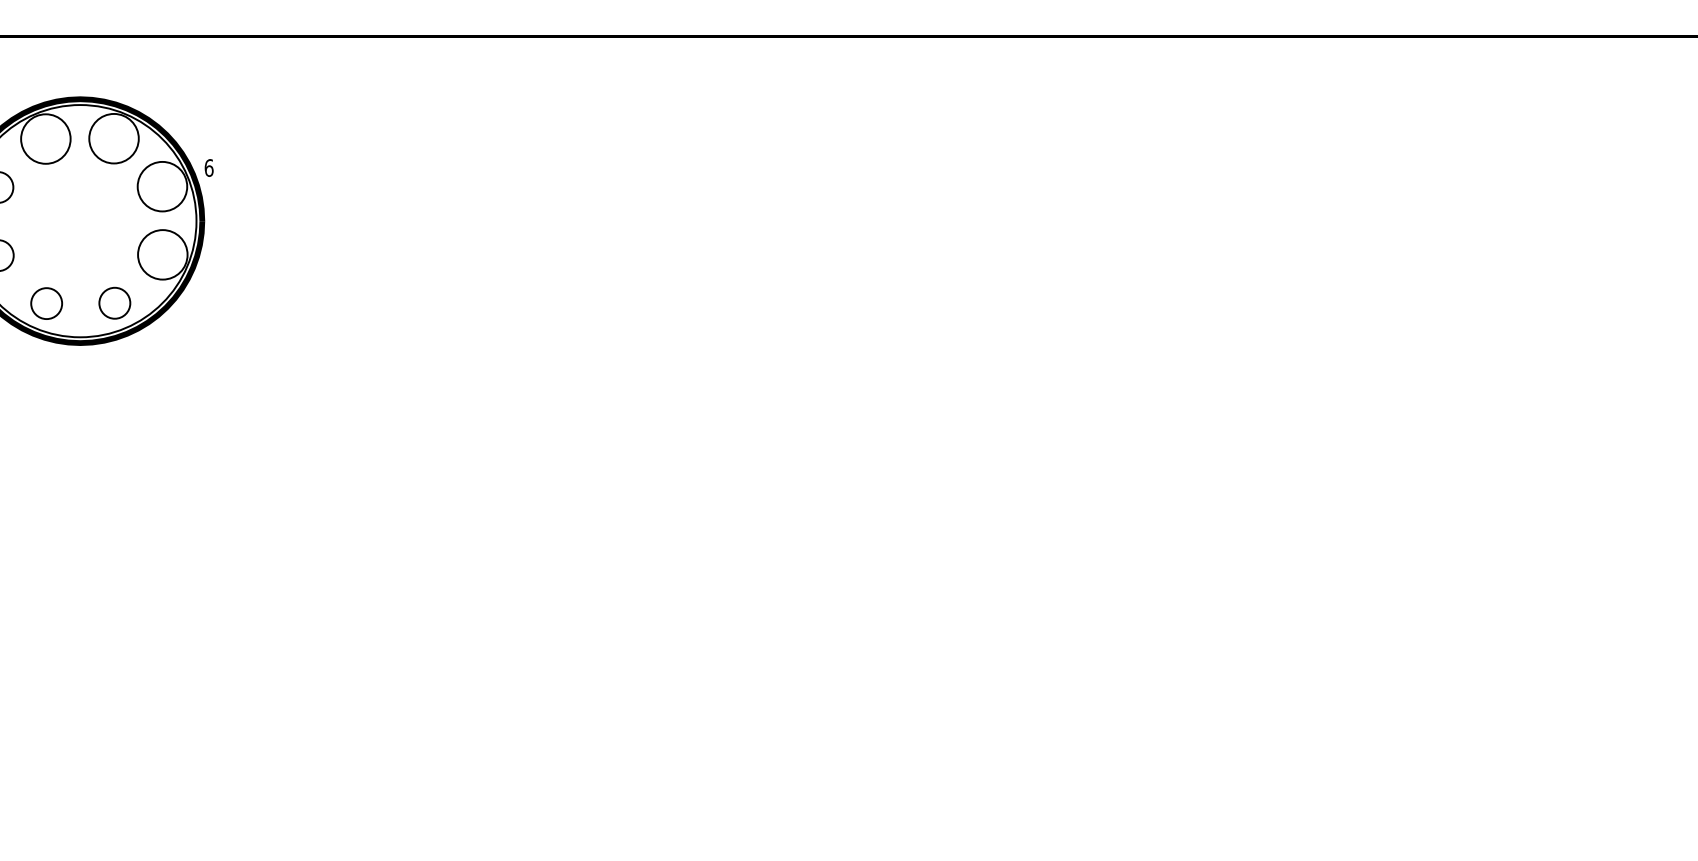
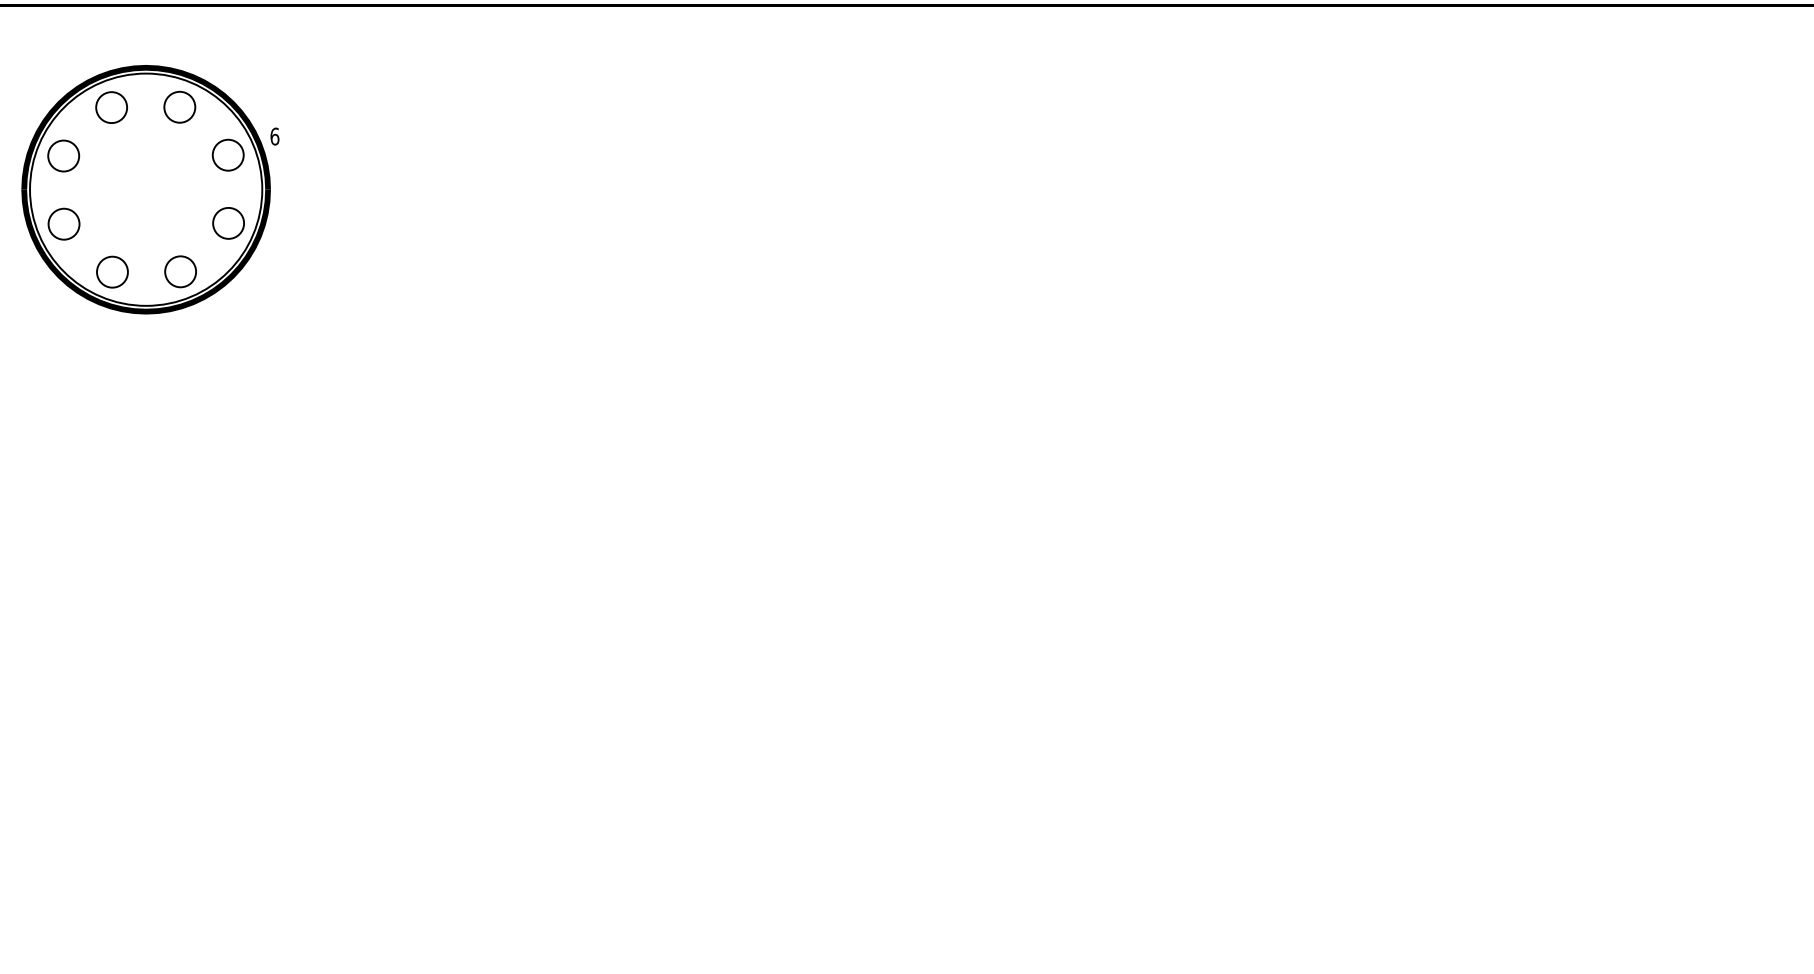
circle: (113, 137) -> (179, 106), size x0.62
circle: (45, 138) -> (111, 107), size x0.62
circle: (161, 185) -> (227, 154), size x0.62
circle: (162, 253) -> (228, 222), size x0.62

